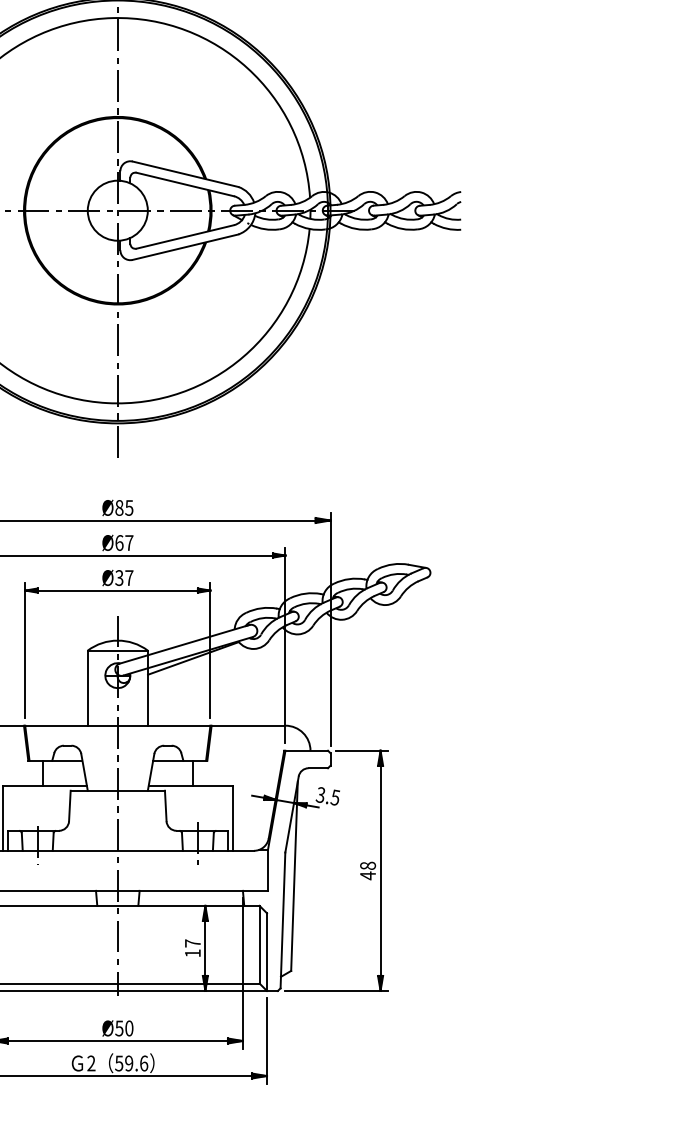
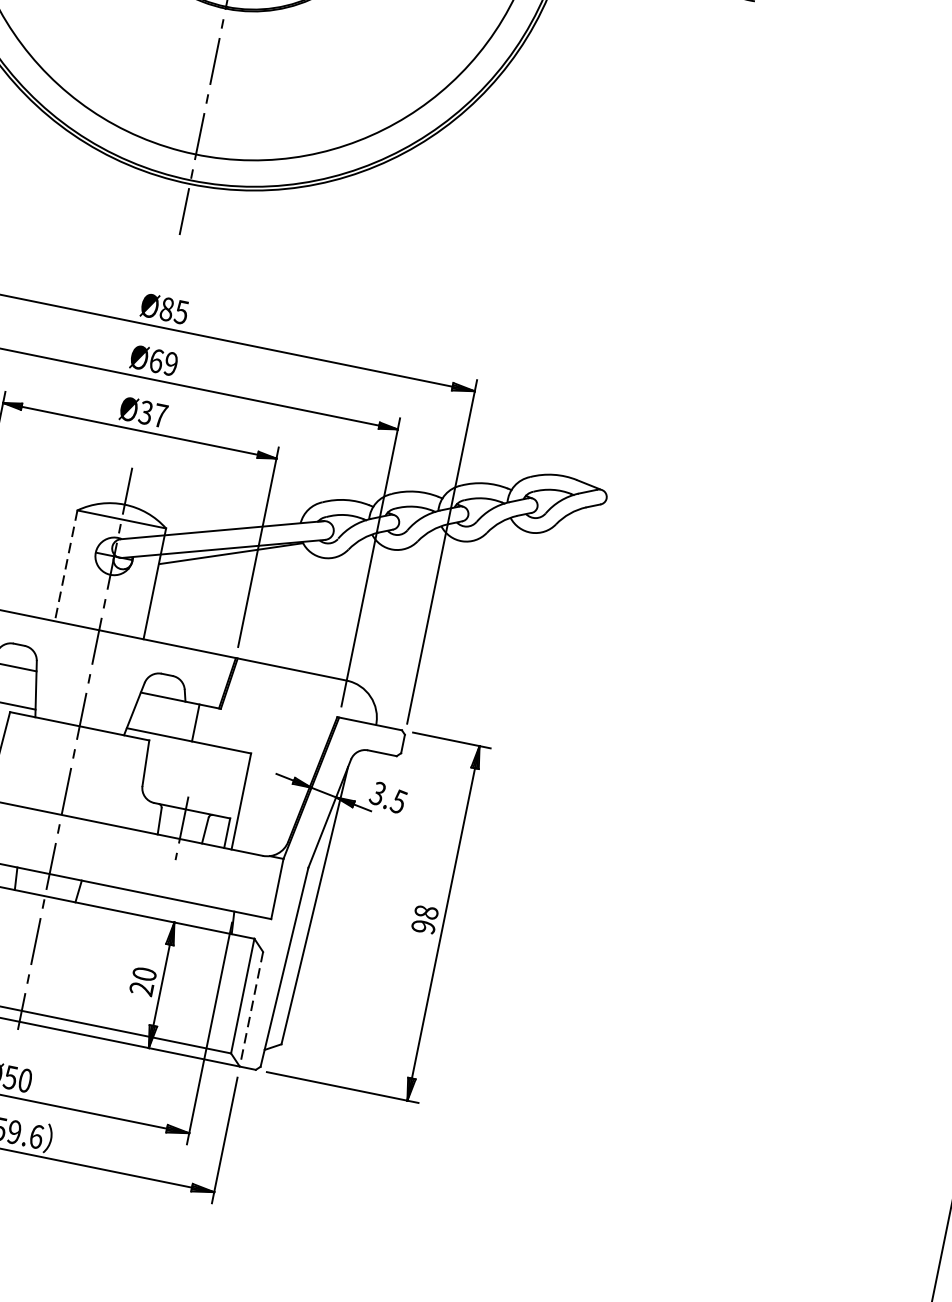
text: (129, 542) -> (171, 363), Ø67 -> Ø69
line: (87, 688) -> (65, 566), solid -> dashed
text: (368, 875) -> (424, 926), 48 -> 98
text: (192, 948) -> (142, 981), 17 -> 20
line: (267, 952) -> (252, 1009), solid -> dashed

